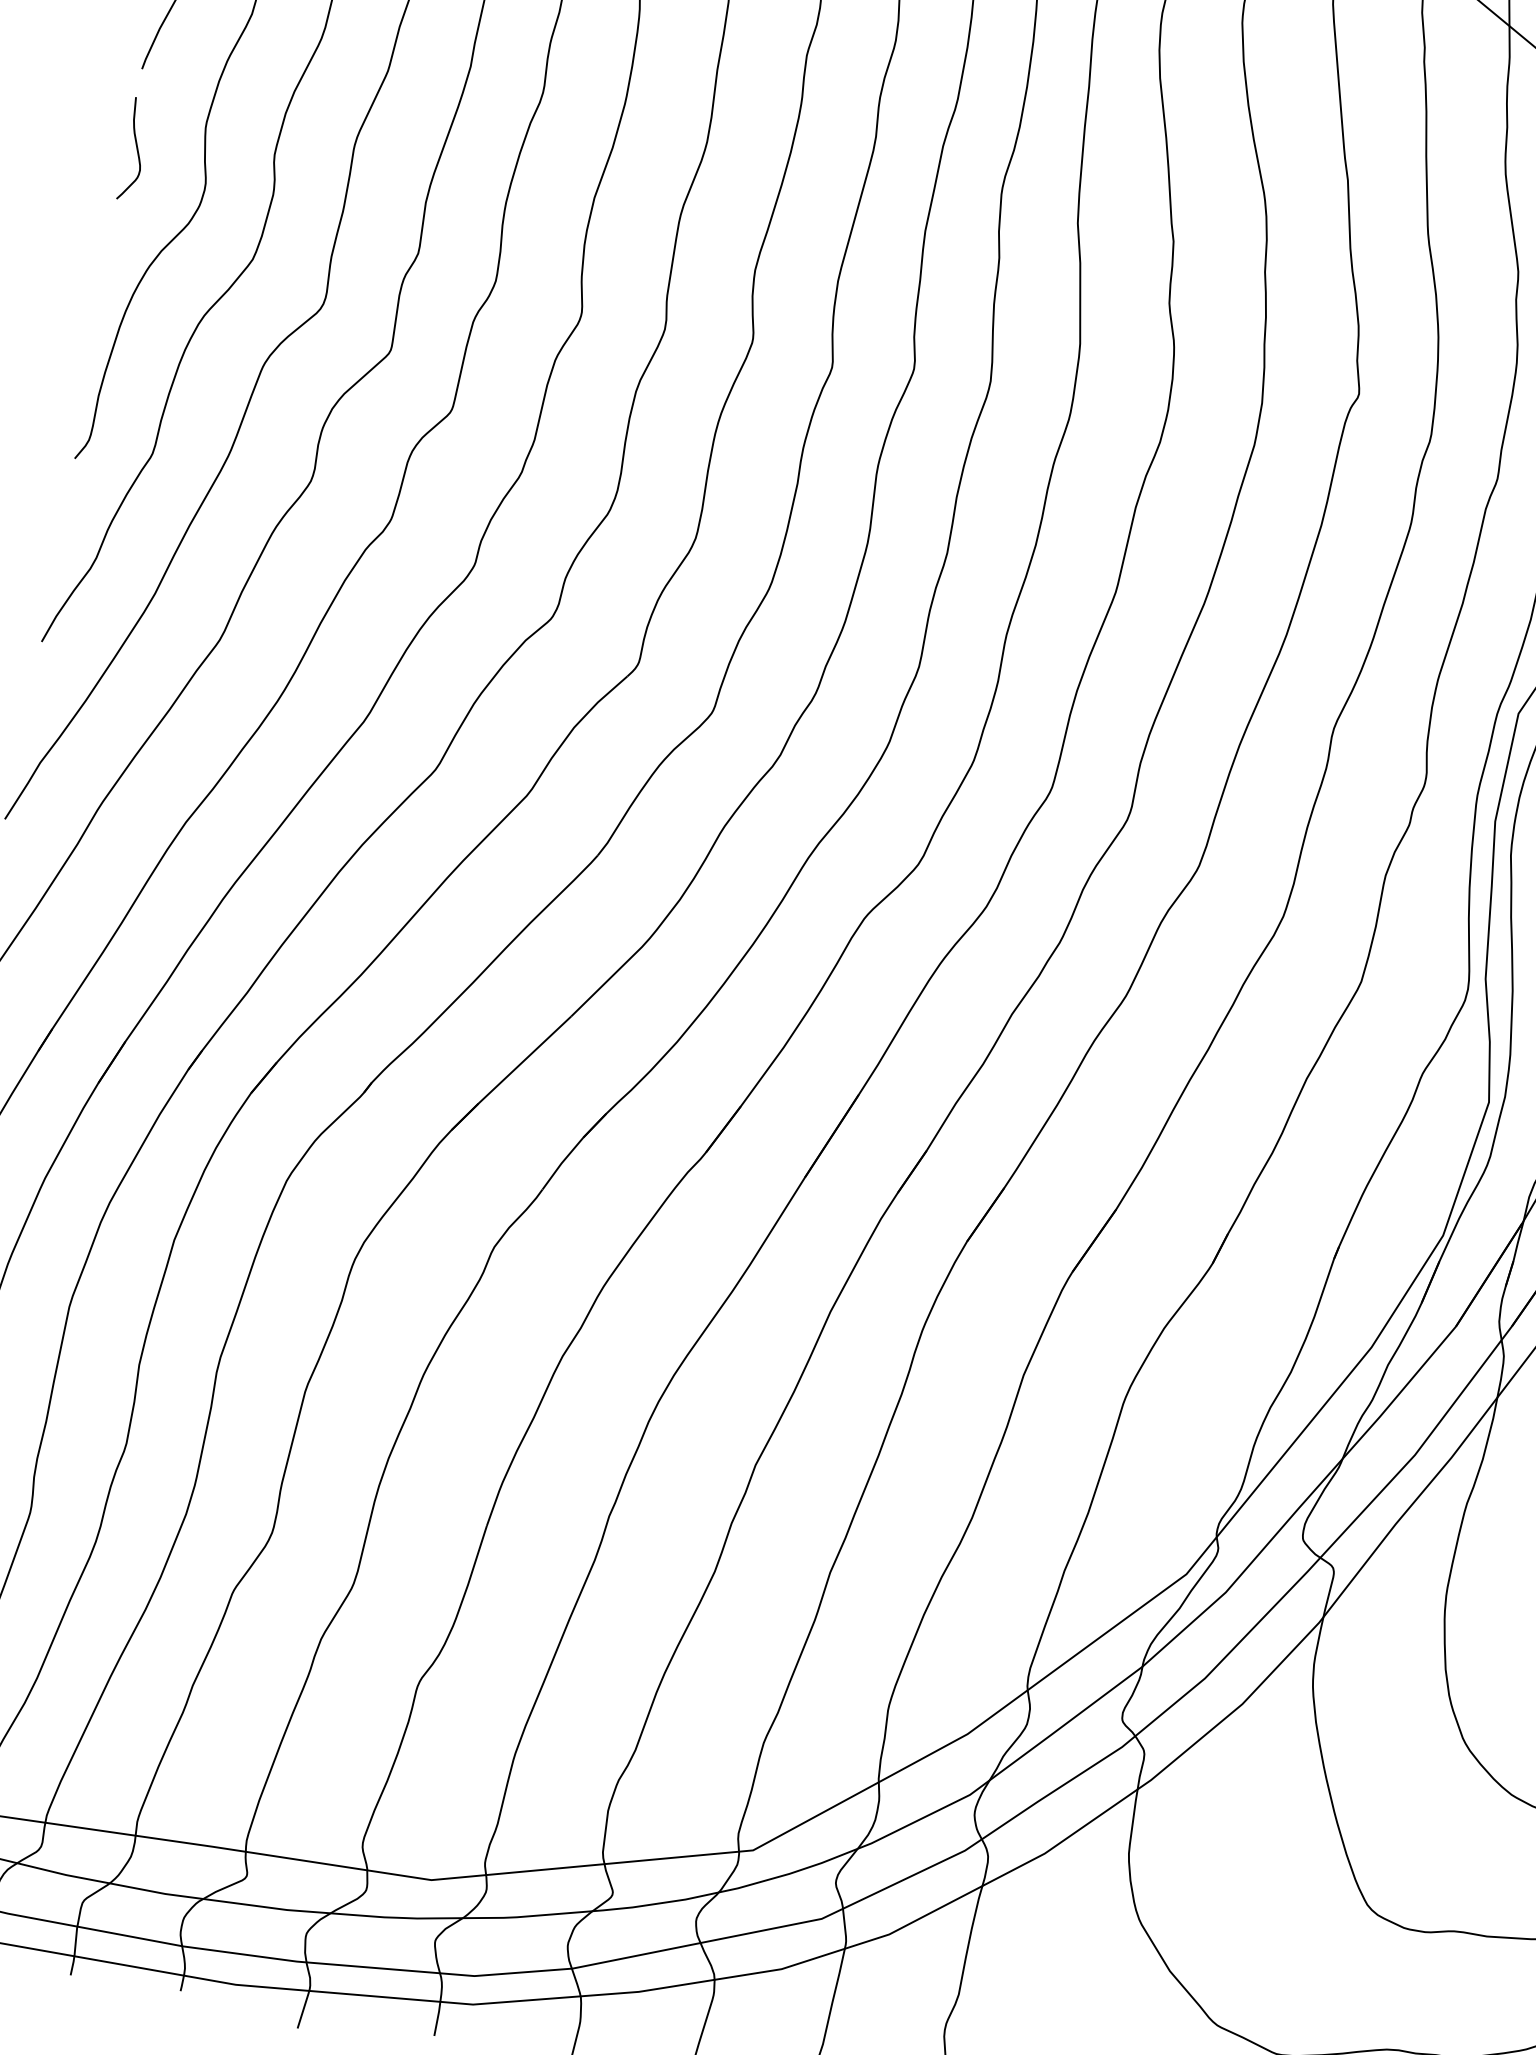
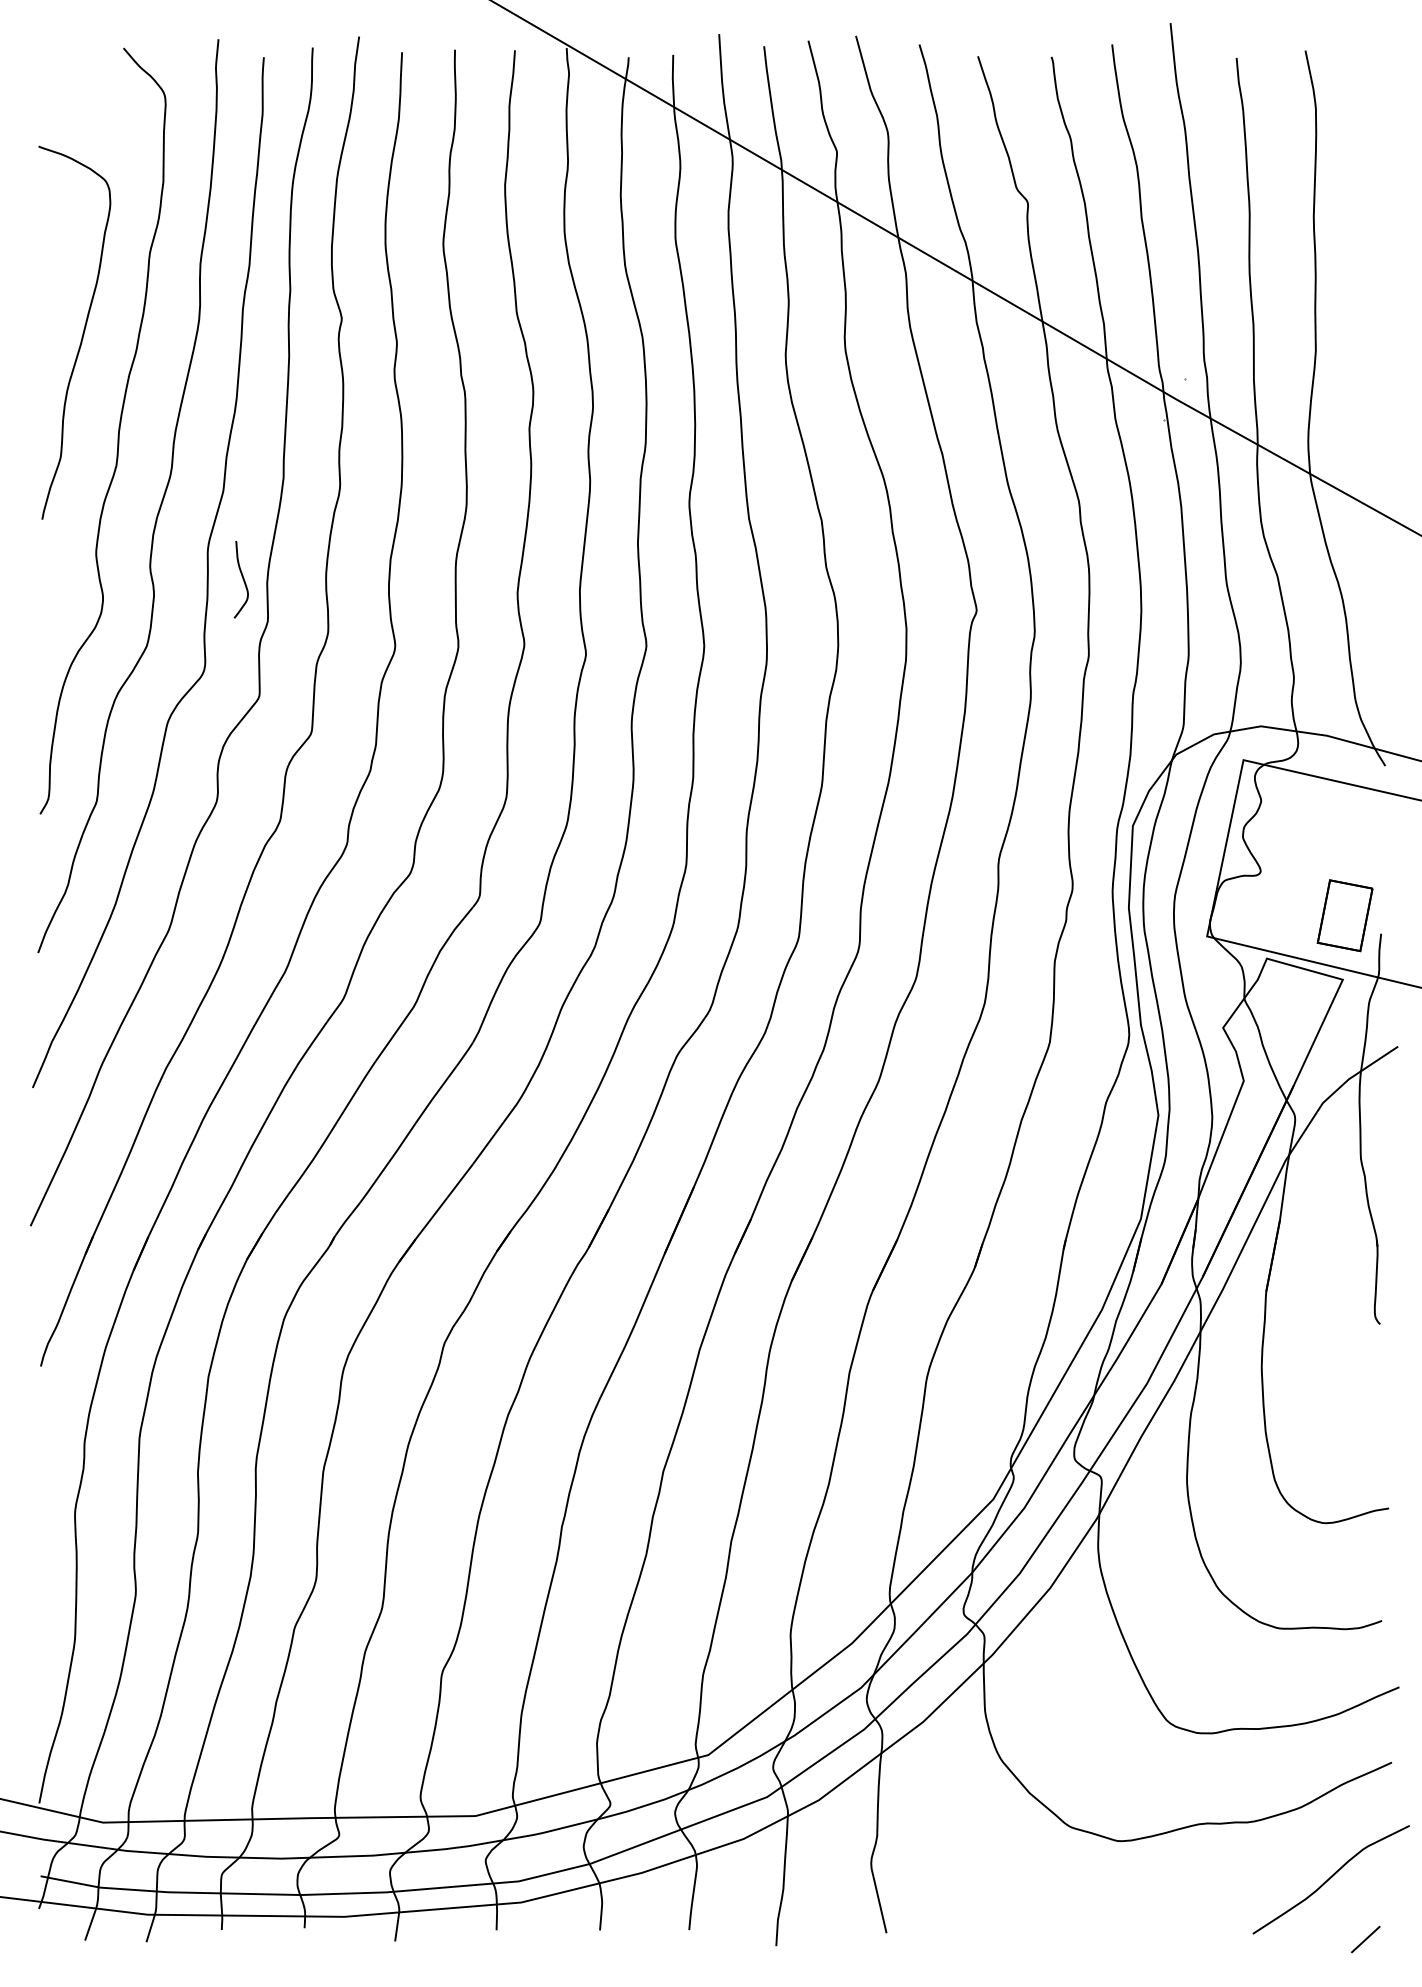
curve: (135, 149) -> (242, 579), moved

